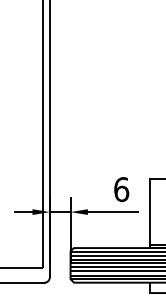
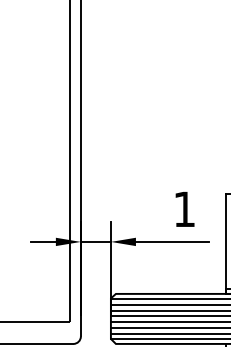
text: (121, 189) -> (184, 209), 6 -> 1

